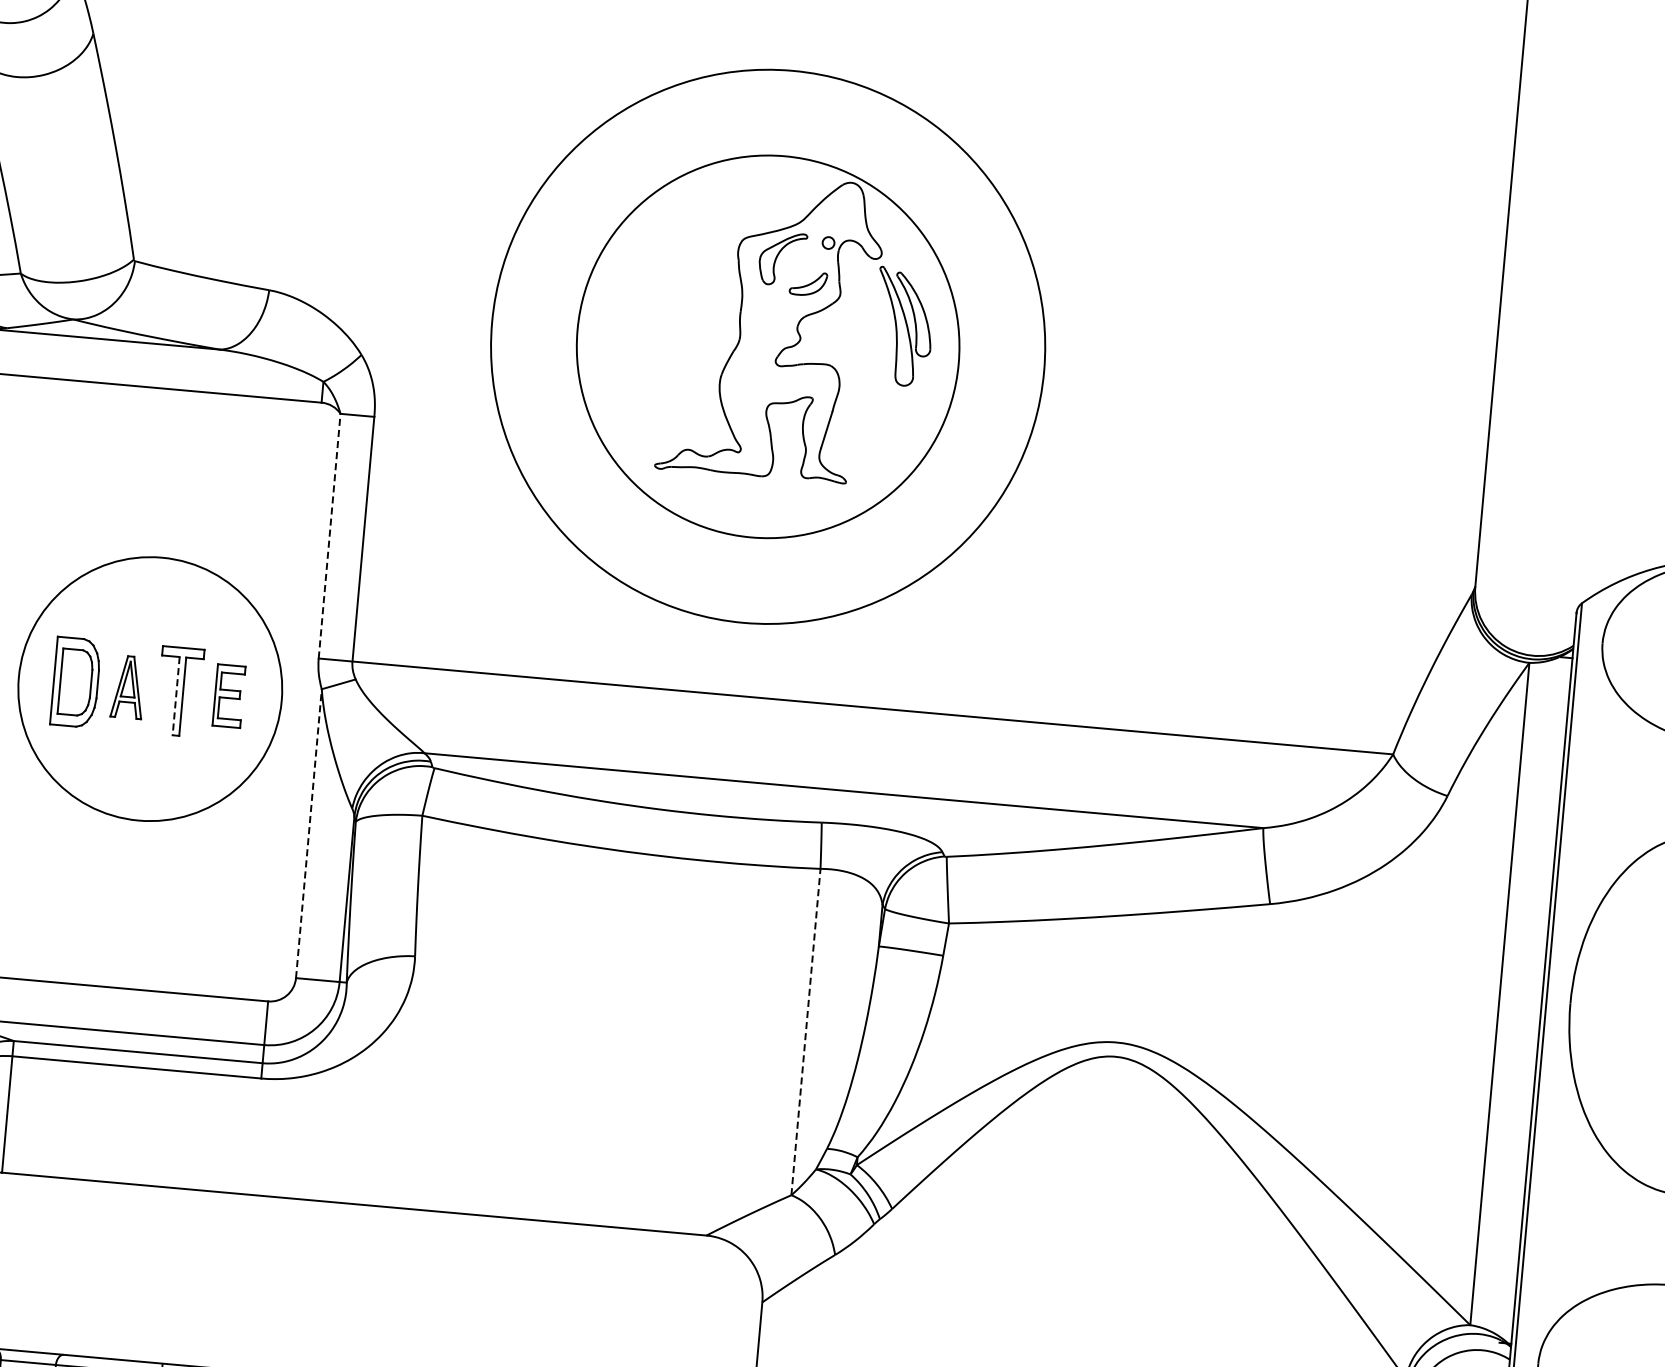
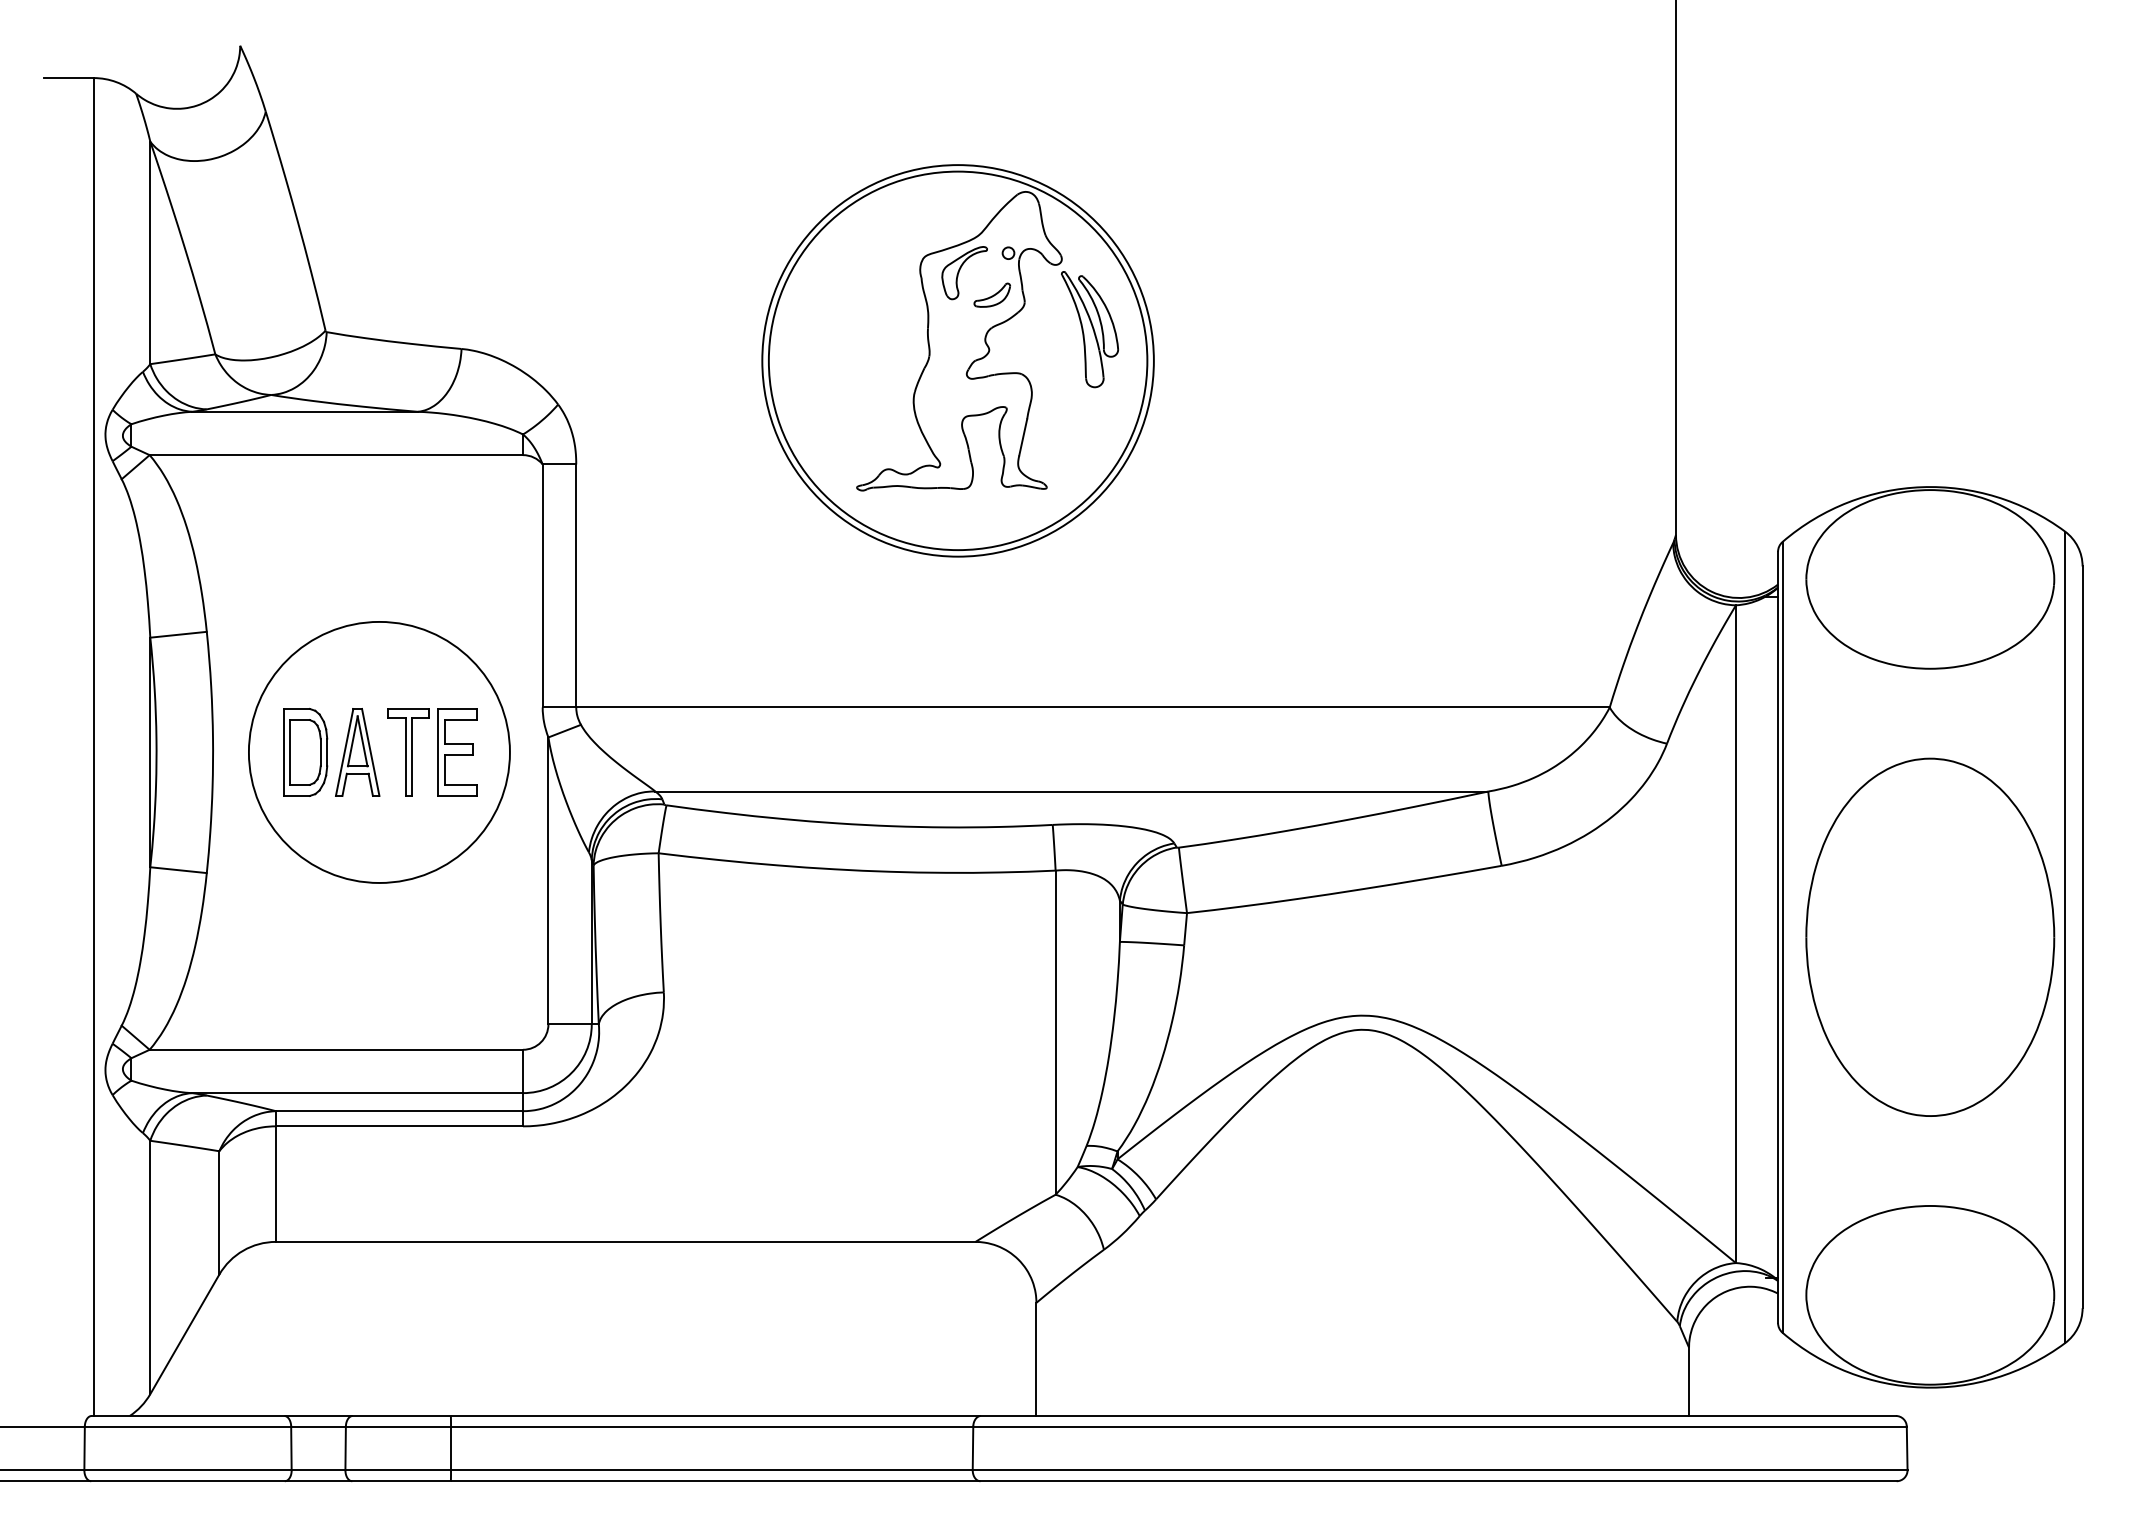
circle: (767, 346) -> (957, 360), size x0.71
line: (329, 535) -> (542, 585), dashed -> solid
part: (128, 687) -> (357, 752), size x1.43
line: (176, 696) -> (405, 757), dashed -> solid
part: (228, 696) -> (457, 752), size x1.43
line: (309, 833) -> (548, 880), dashed -> solid
line: (805, 1031) -> (1055, 1032), dashed -> solid

